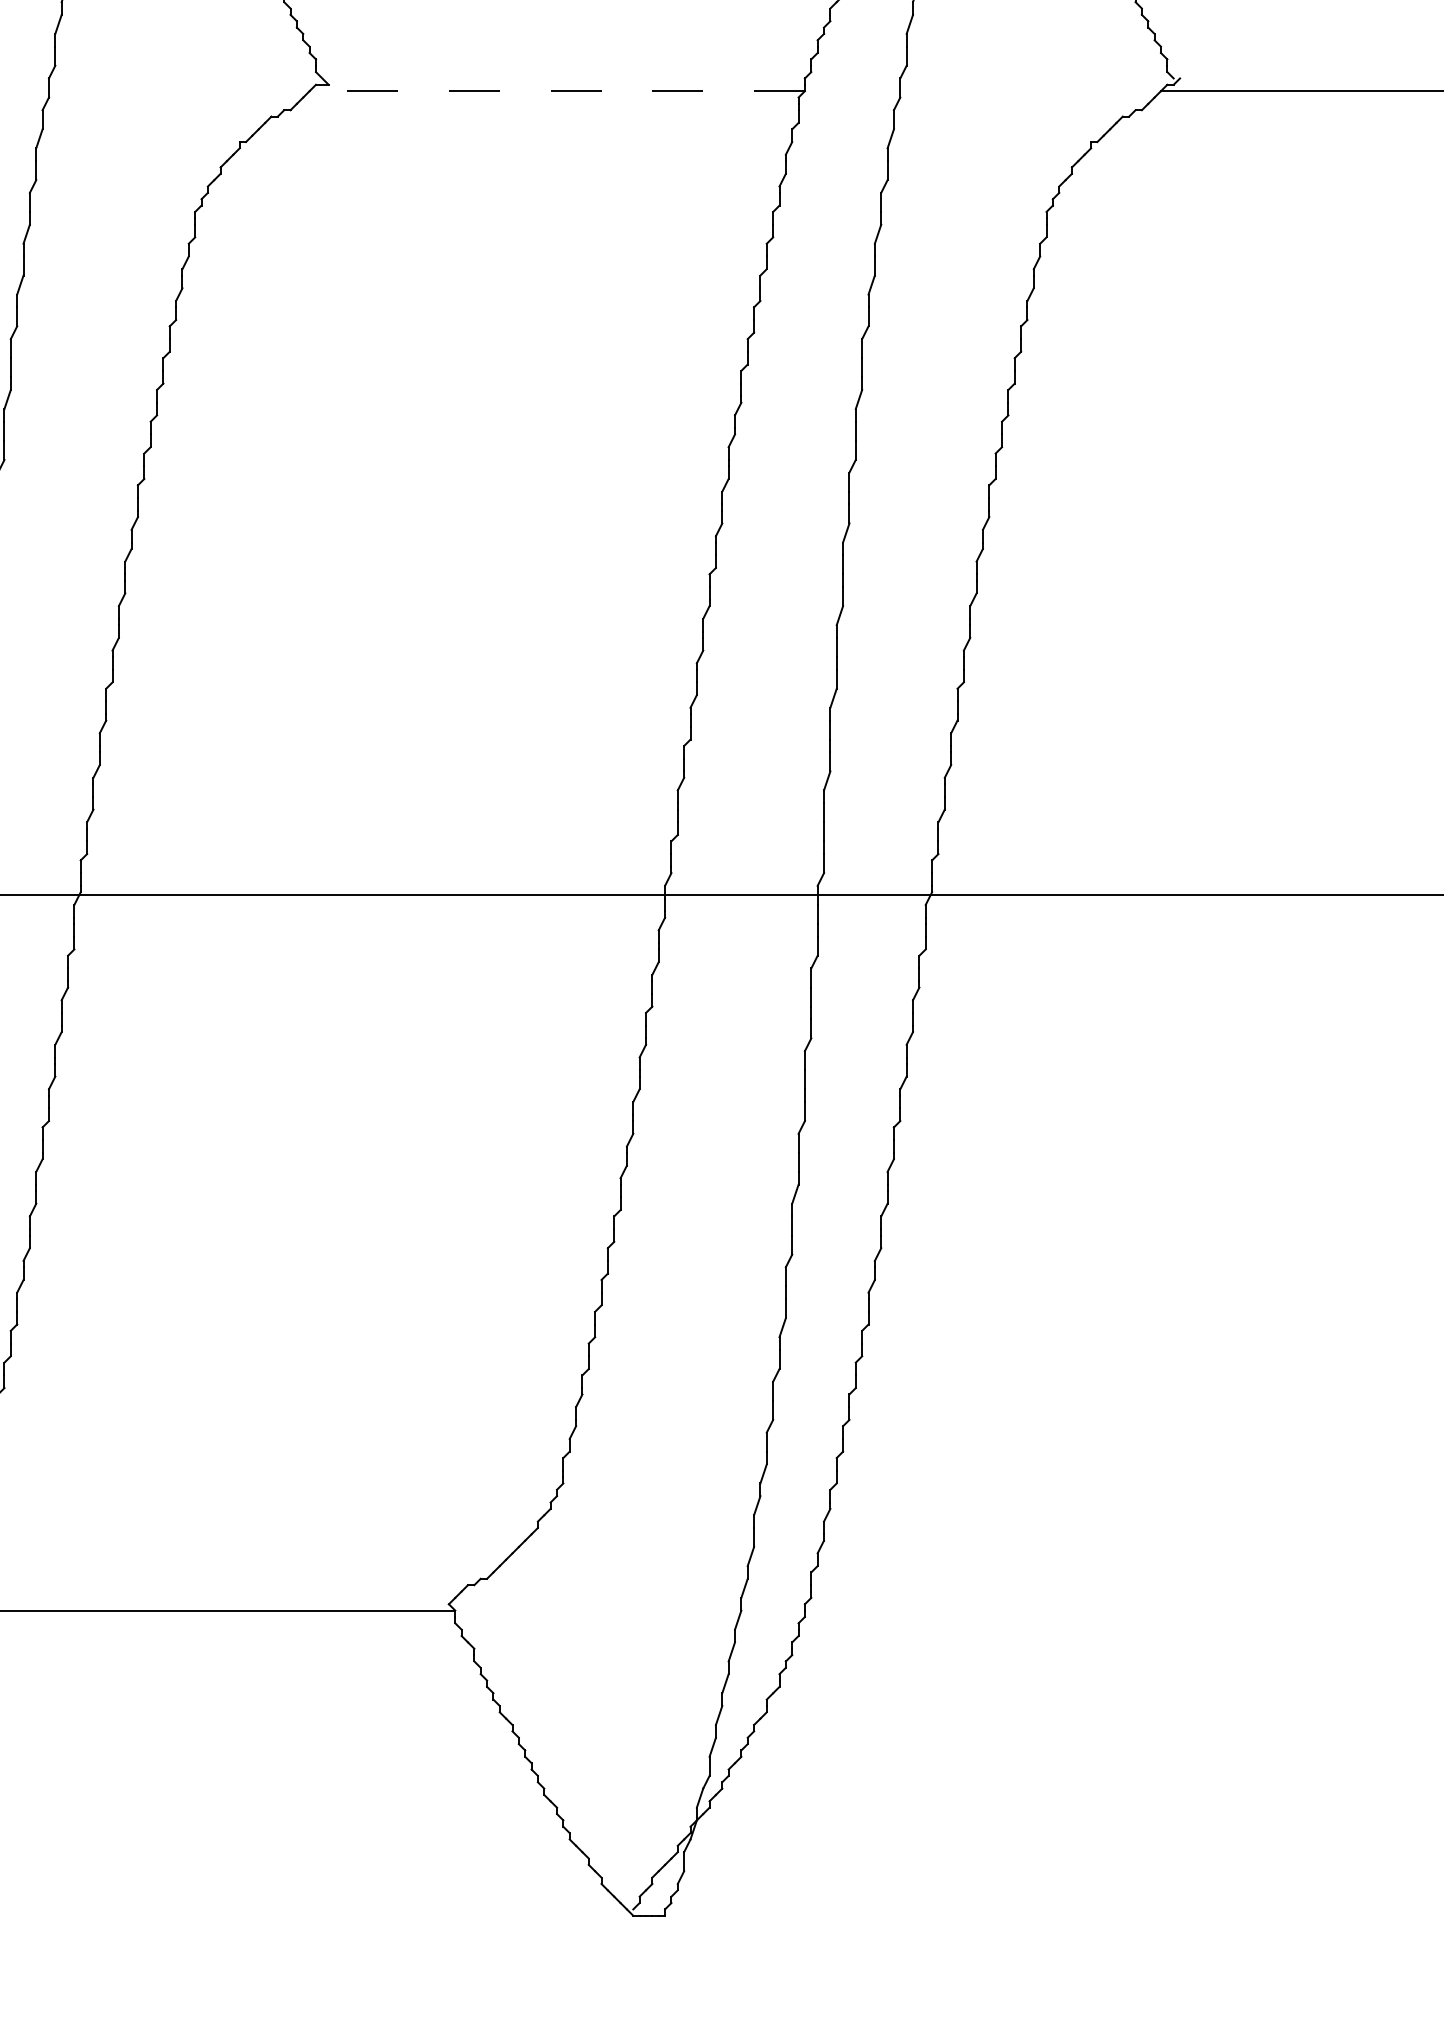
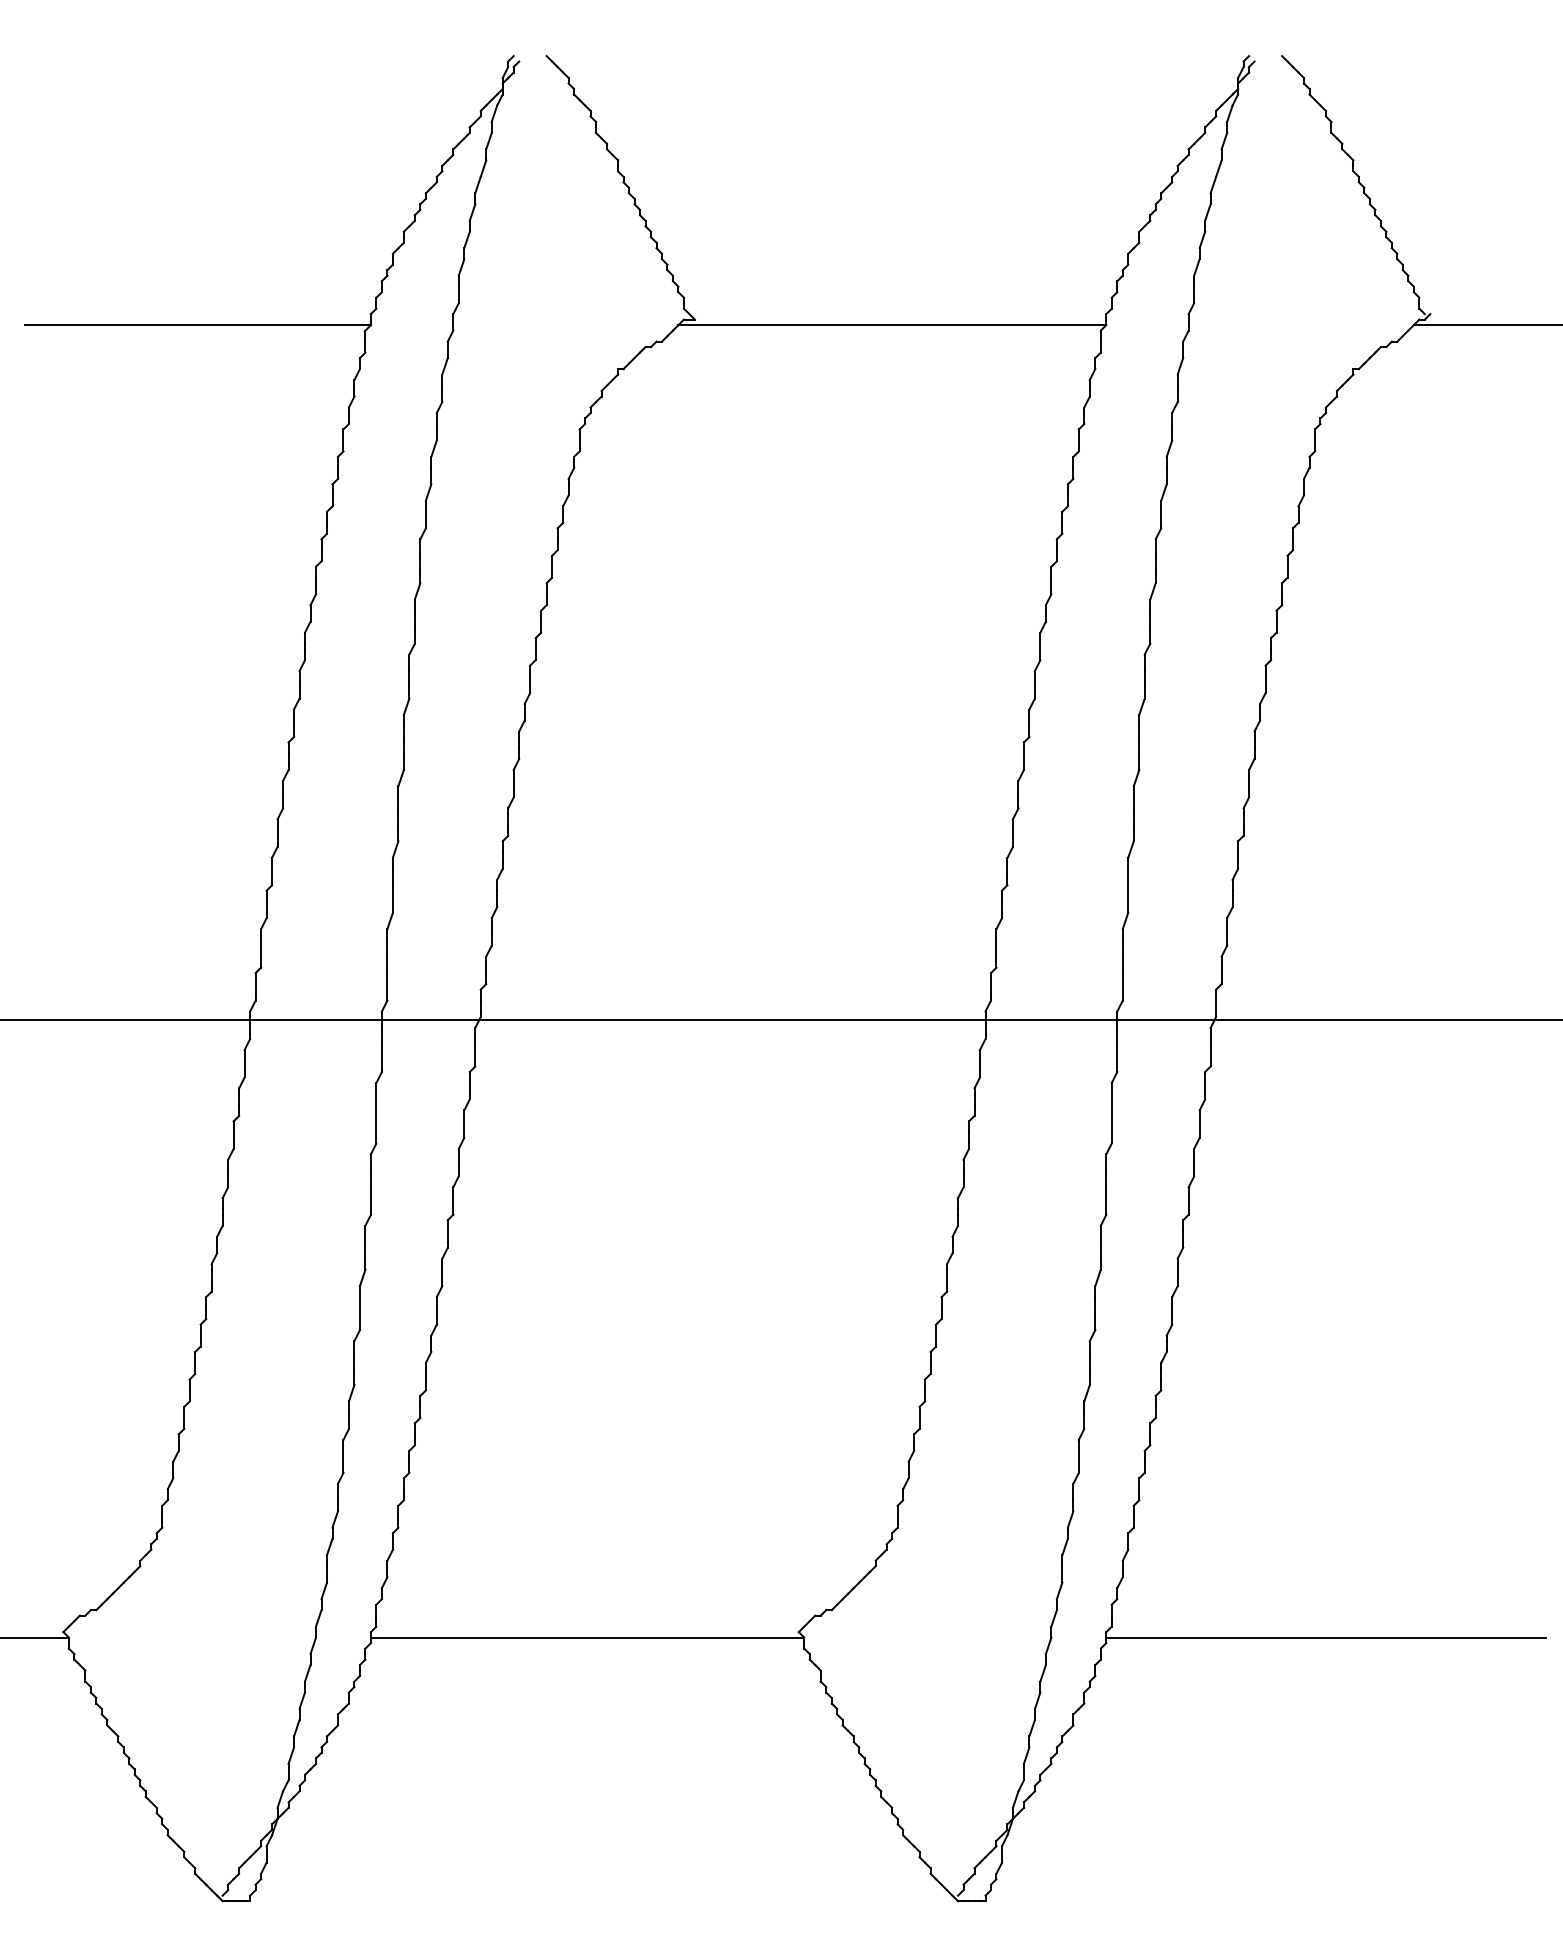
line: (557, 91) -> (892, 325), dashed -> solid
line: (1058, 1610) -> (1325, 1637), added

